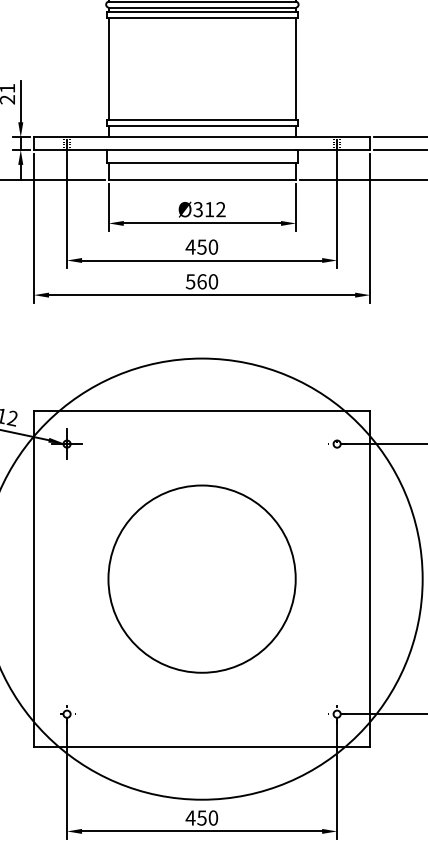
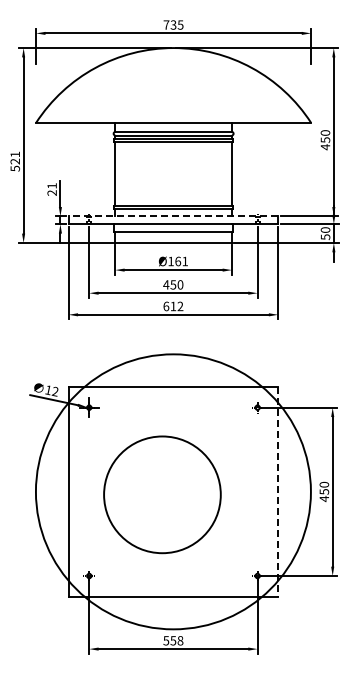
line: (202, 137) -> (173, 216), solid -> dashed
text: (210, 209) -> (178, 261), Ø312 -> Ø161
text: (202, 281) -> (173, 306), 560 -> 612
circle: (202, 578) -> (162, 494), moved
line: (370, 578) -> (278, 491), solid -> dashed
text: (202, 817) -> (173, 640), 450 -> 558

